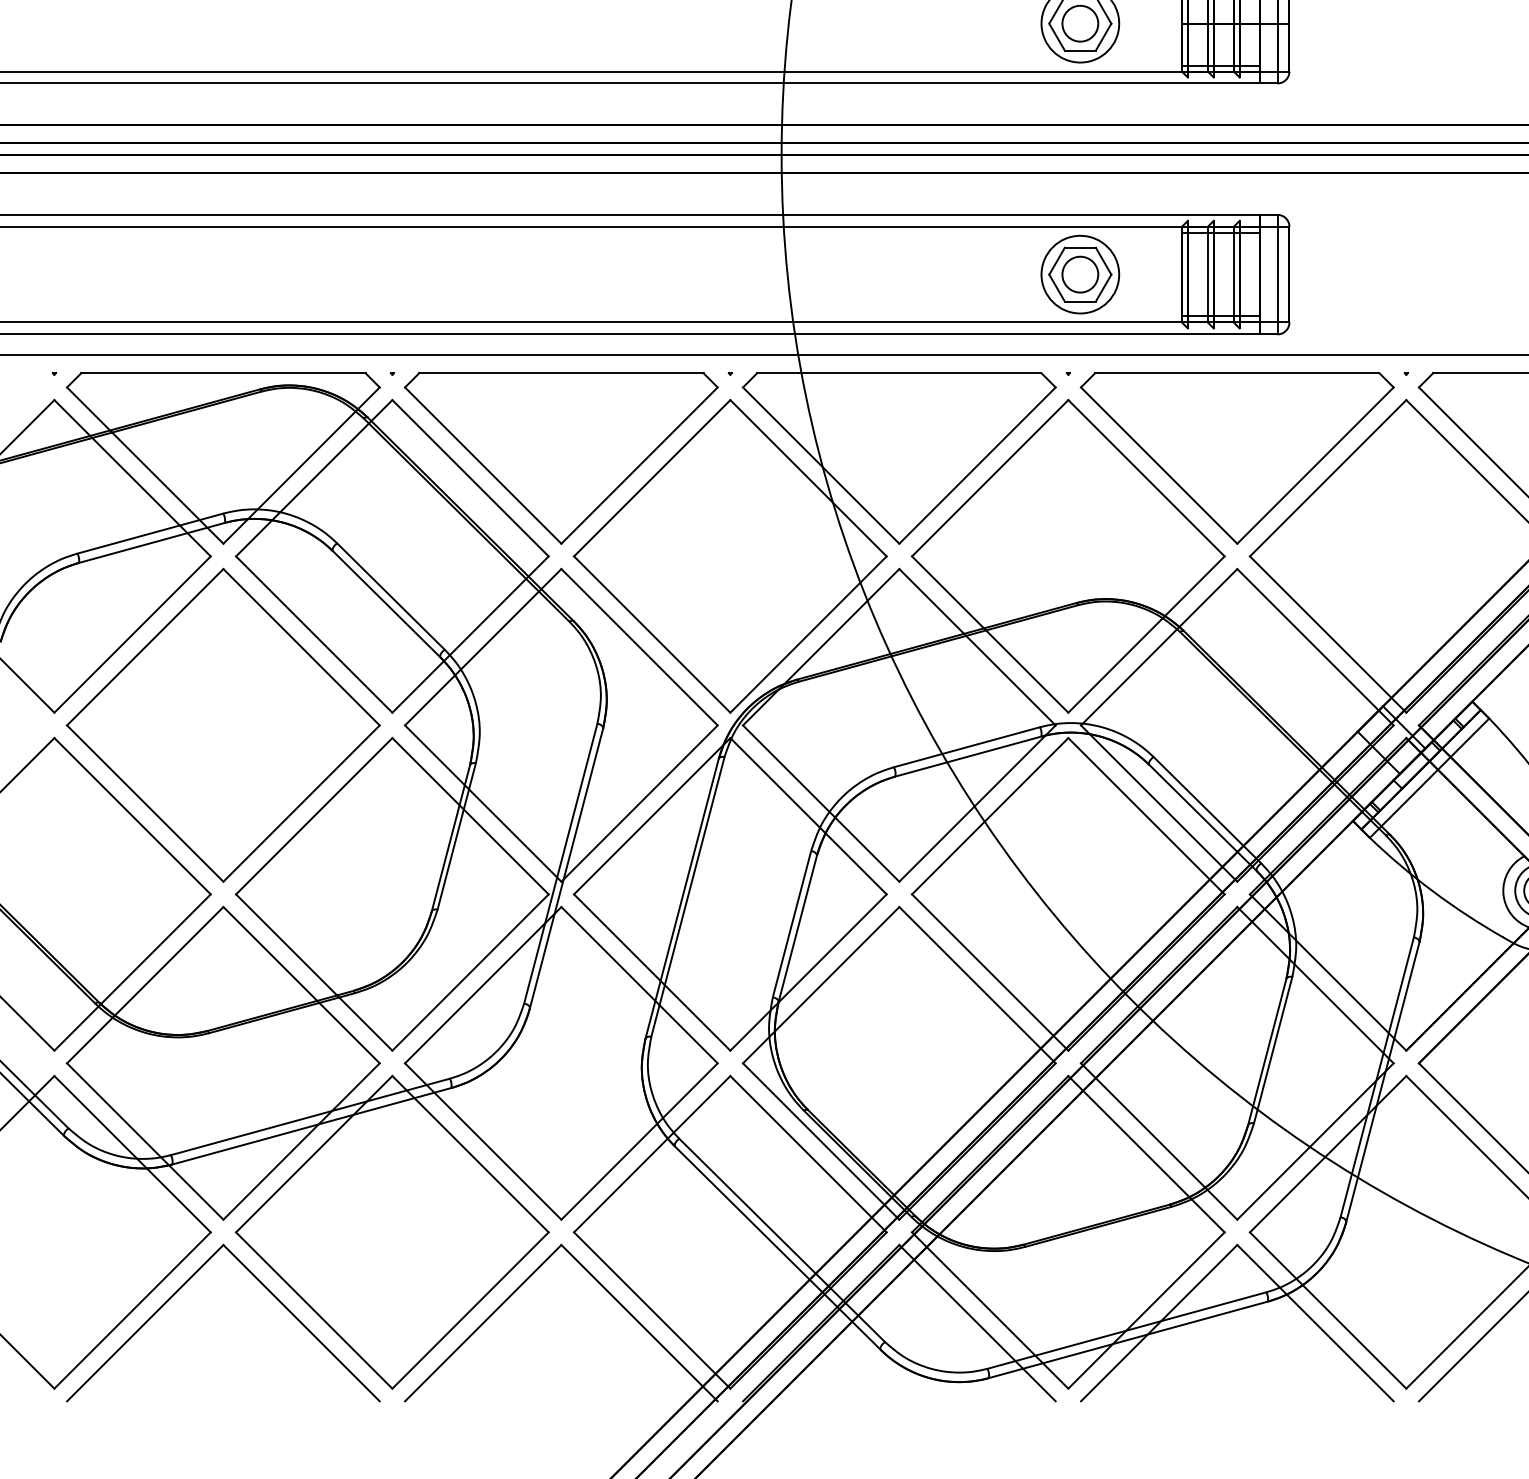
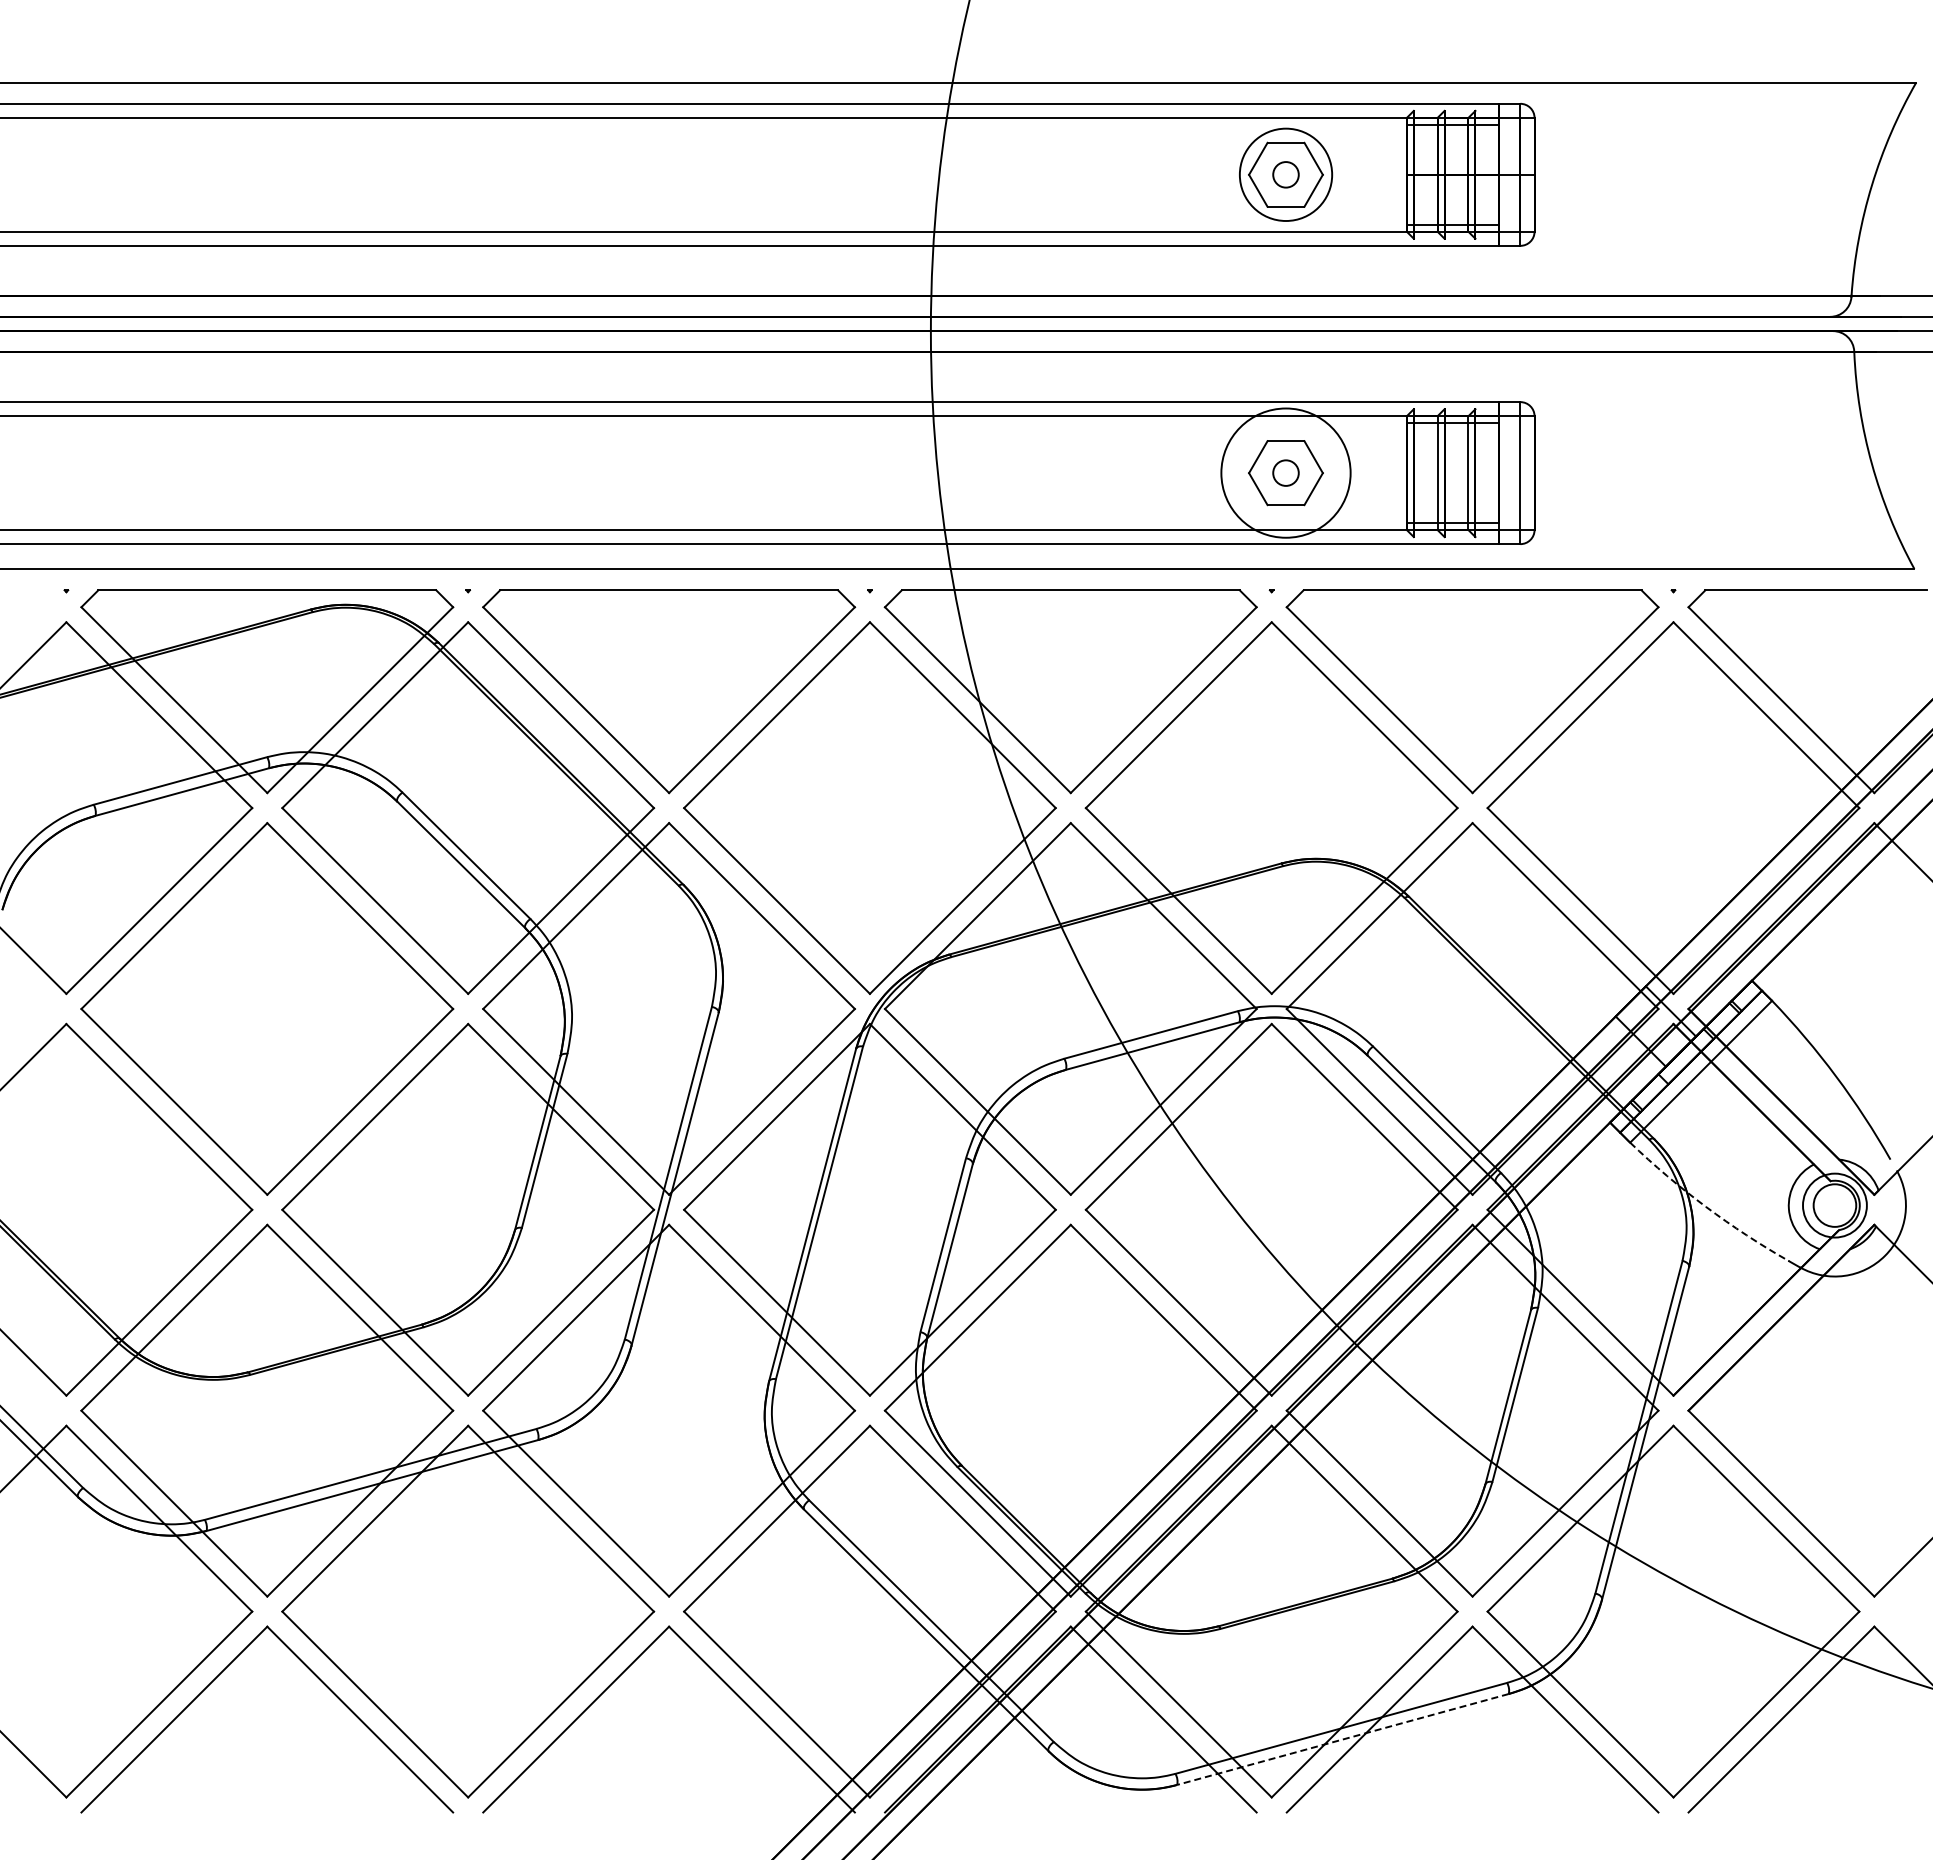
circle: (1079, 23) -> (1285, 174), size x0.6
circle: (1079, 274) -> (1285, 472), size x0.6
circle: (1079, 274) -> (1285, 472), size x1.4
arc: (1433, 891) -> (1705, 1206), solid -> dashed
line: (1127, 1339) -> (1342, 1739), solid -> dashed

